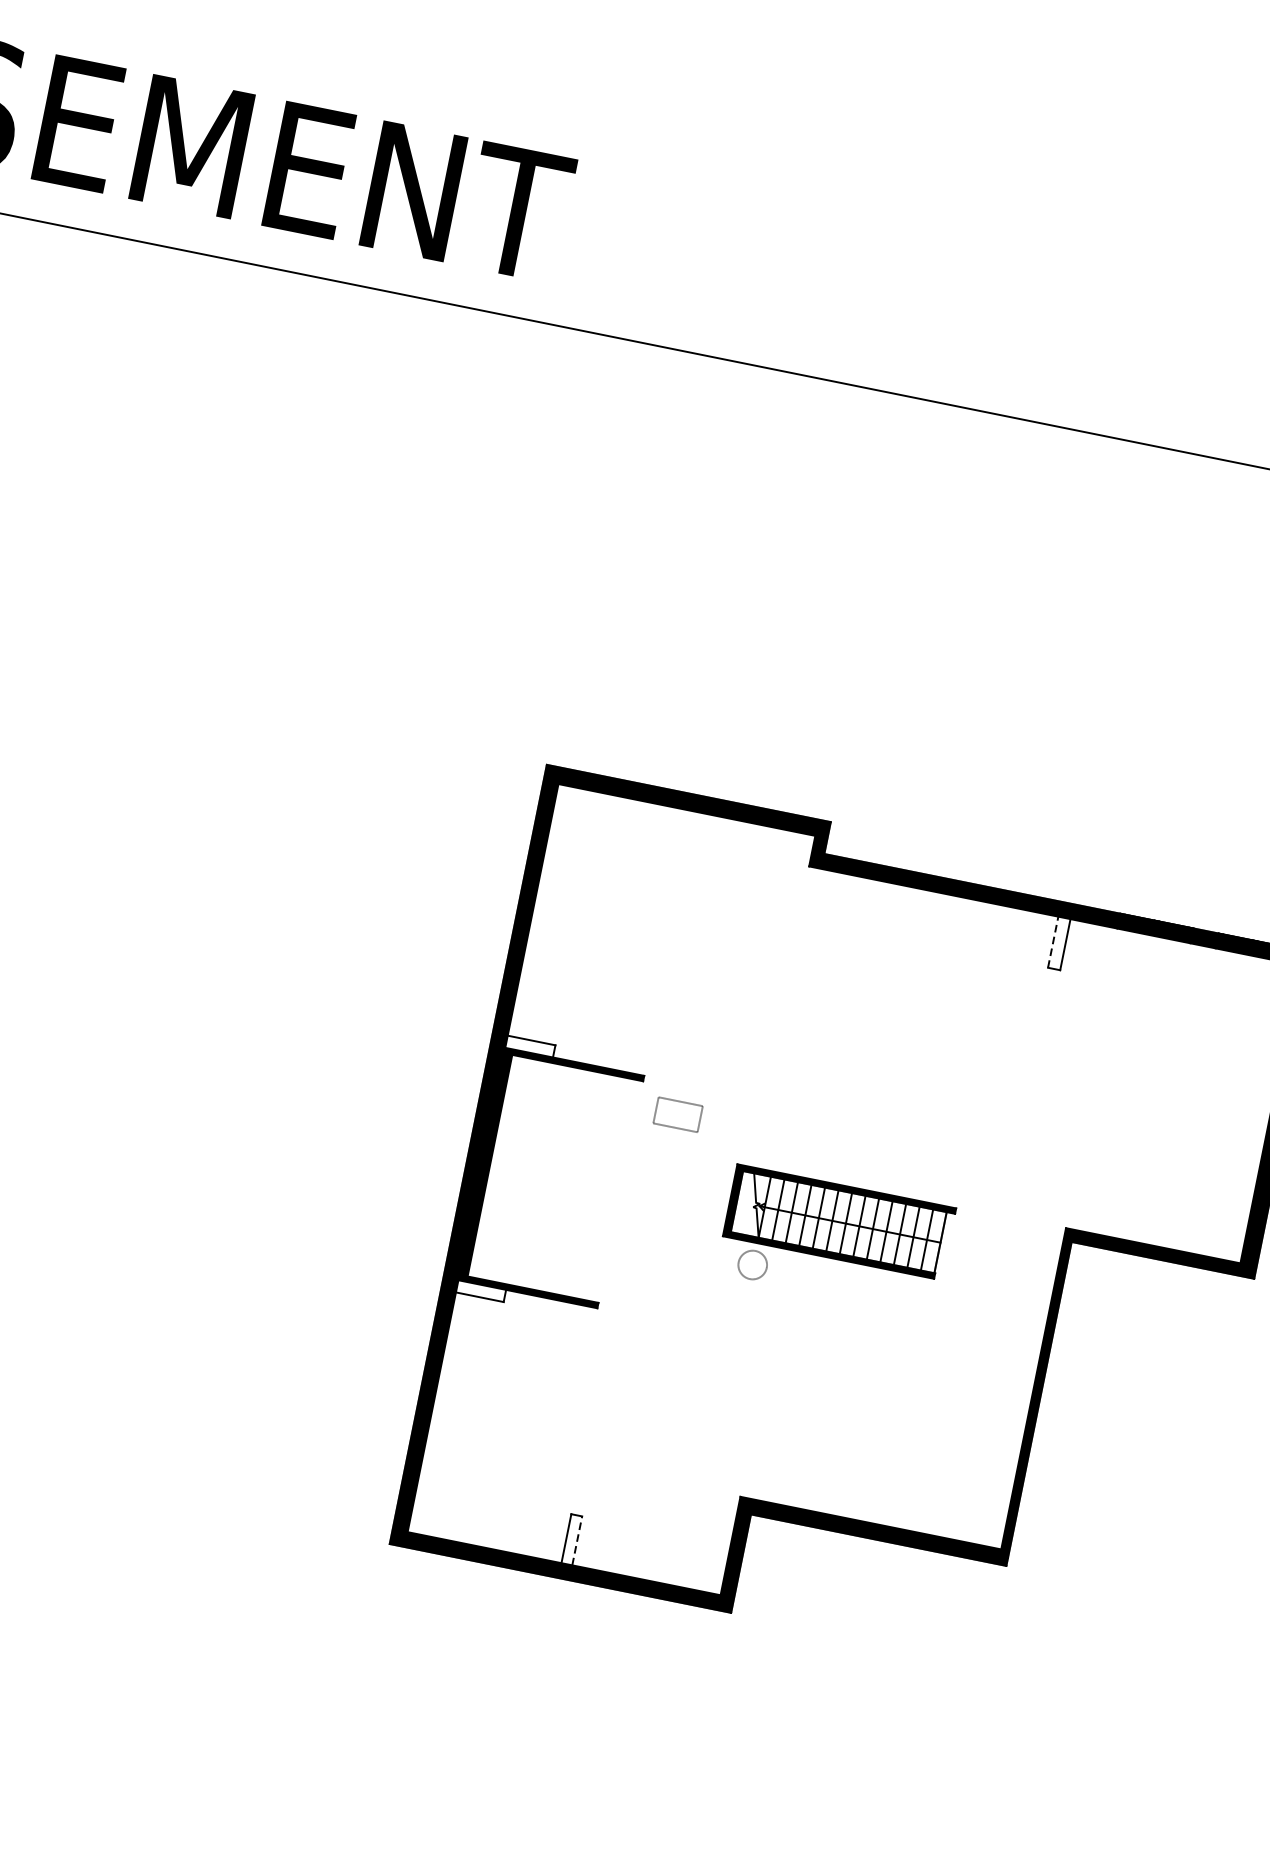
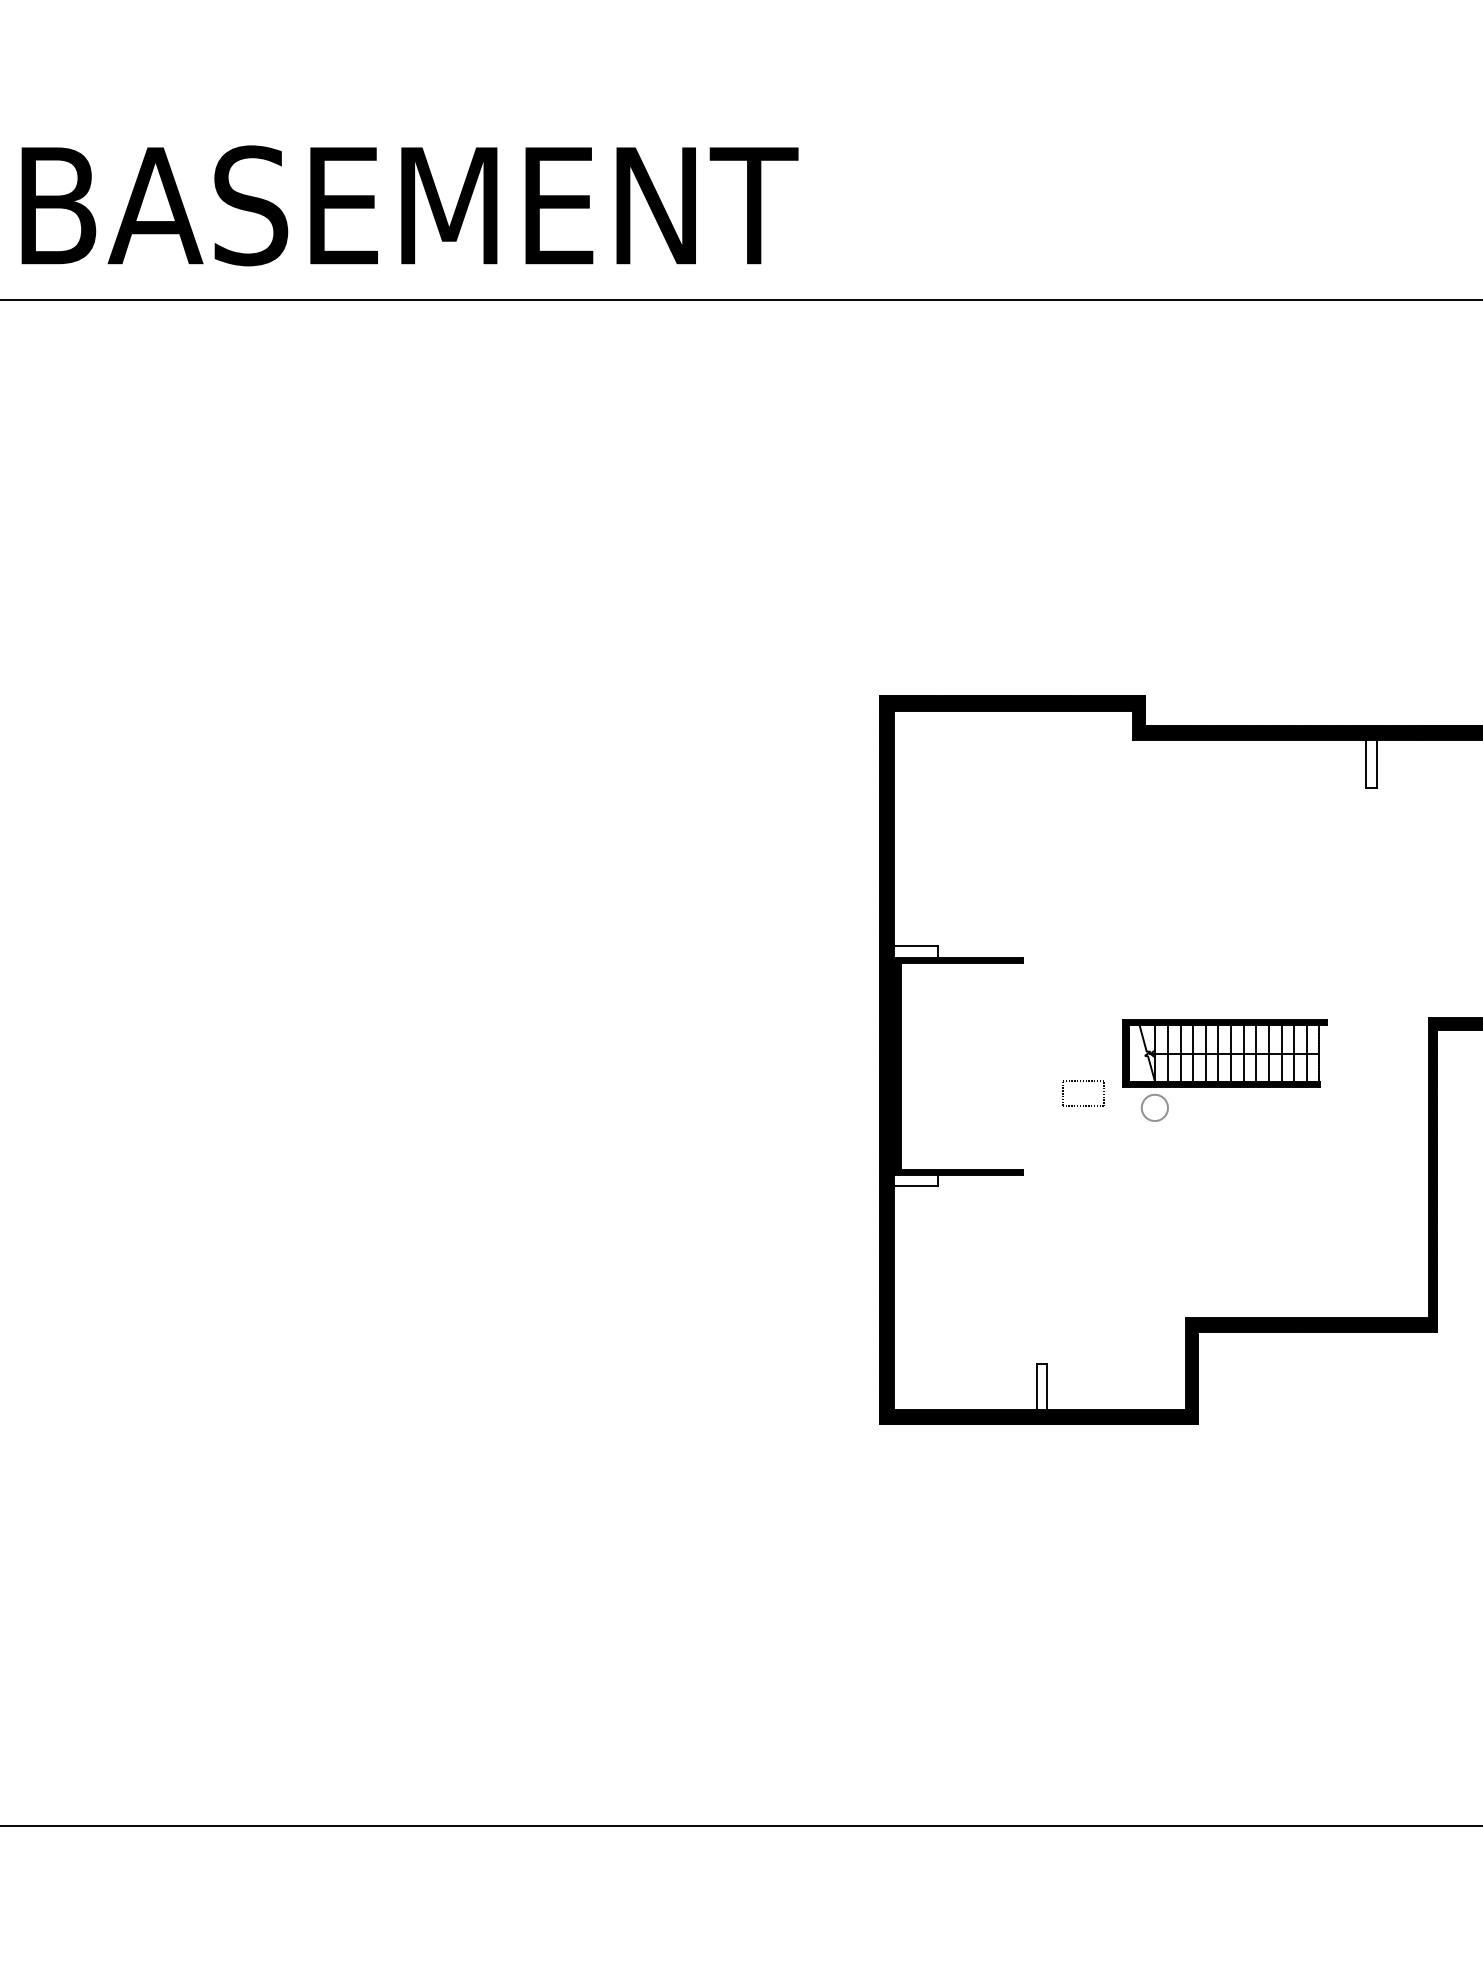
line: (1053, 941) -> (1366, 763), dashed -> solid
part: (680, 1101) -> (1083, 1081), moved
line: (577, 1541) -> (1047, 1387), dashed -> solid

